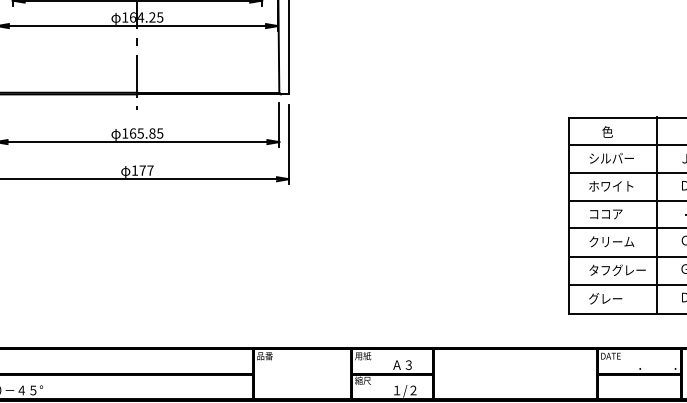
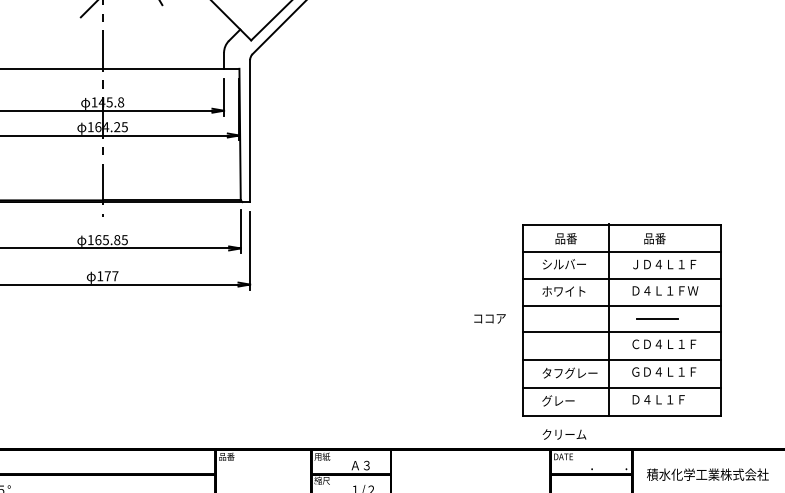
text: (612, 131) -> (565, 238), 色 -> 品番
text: (605, 214) -> (489, 318), moved
text: (611, 241) -> (564, 434), moved

